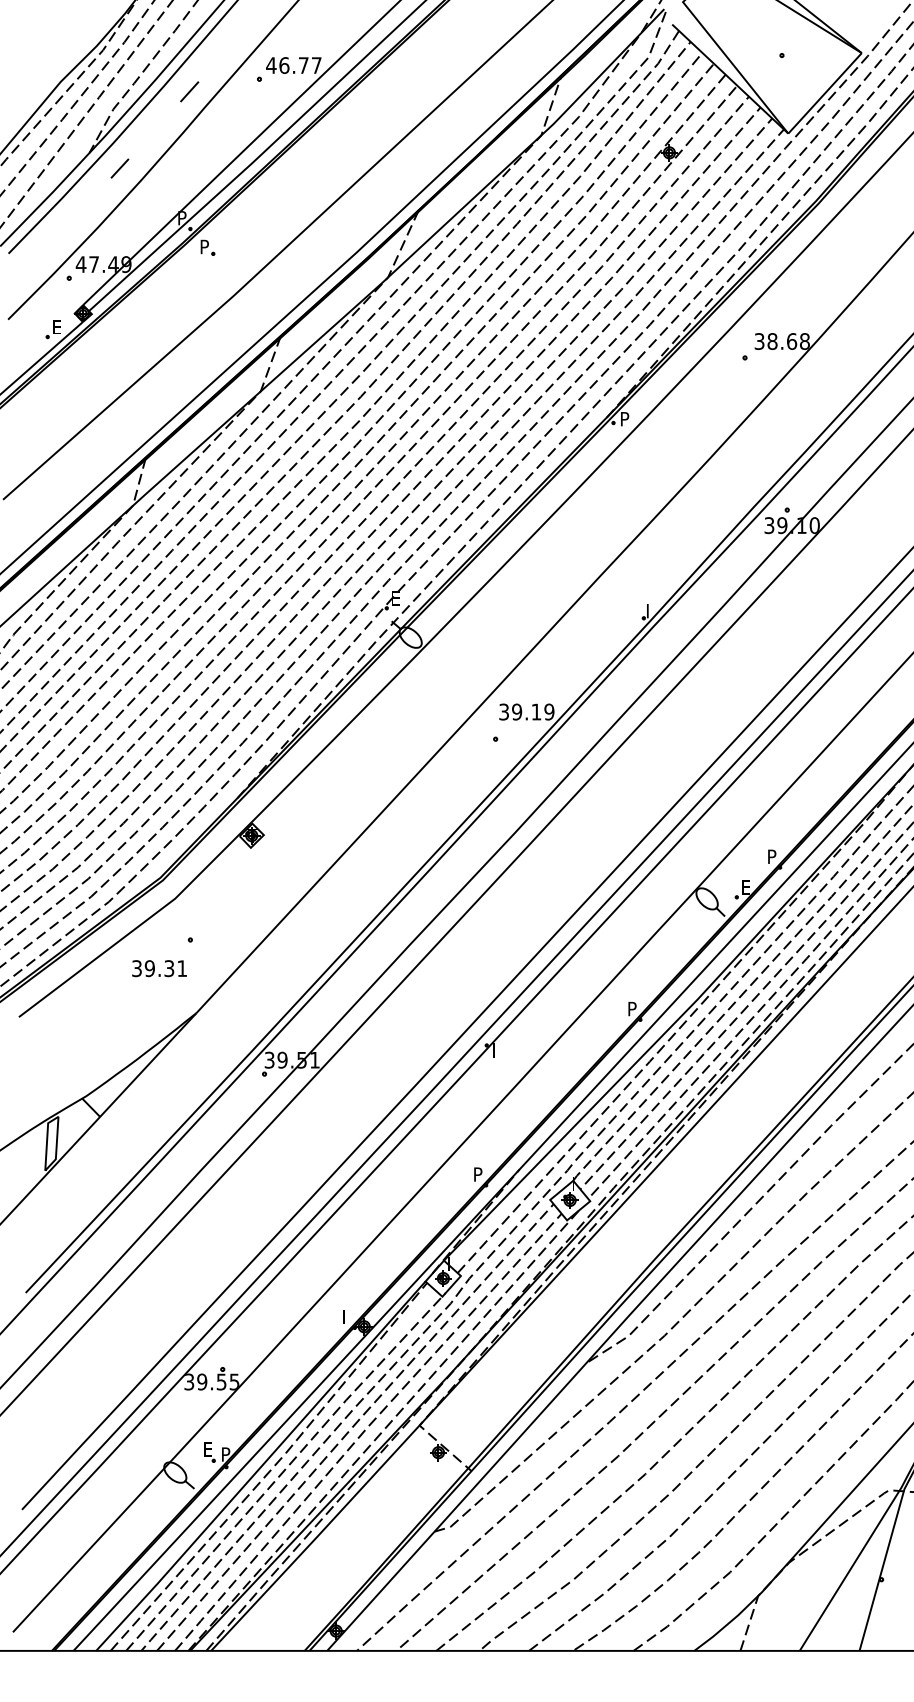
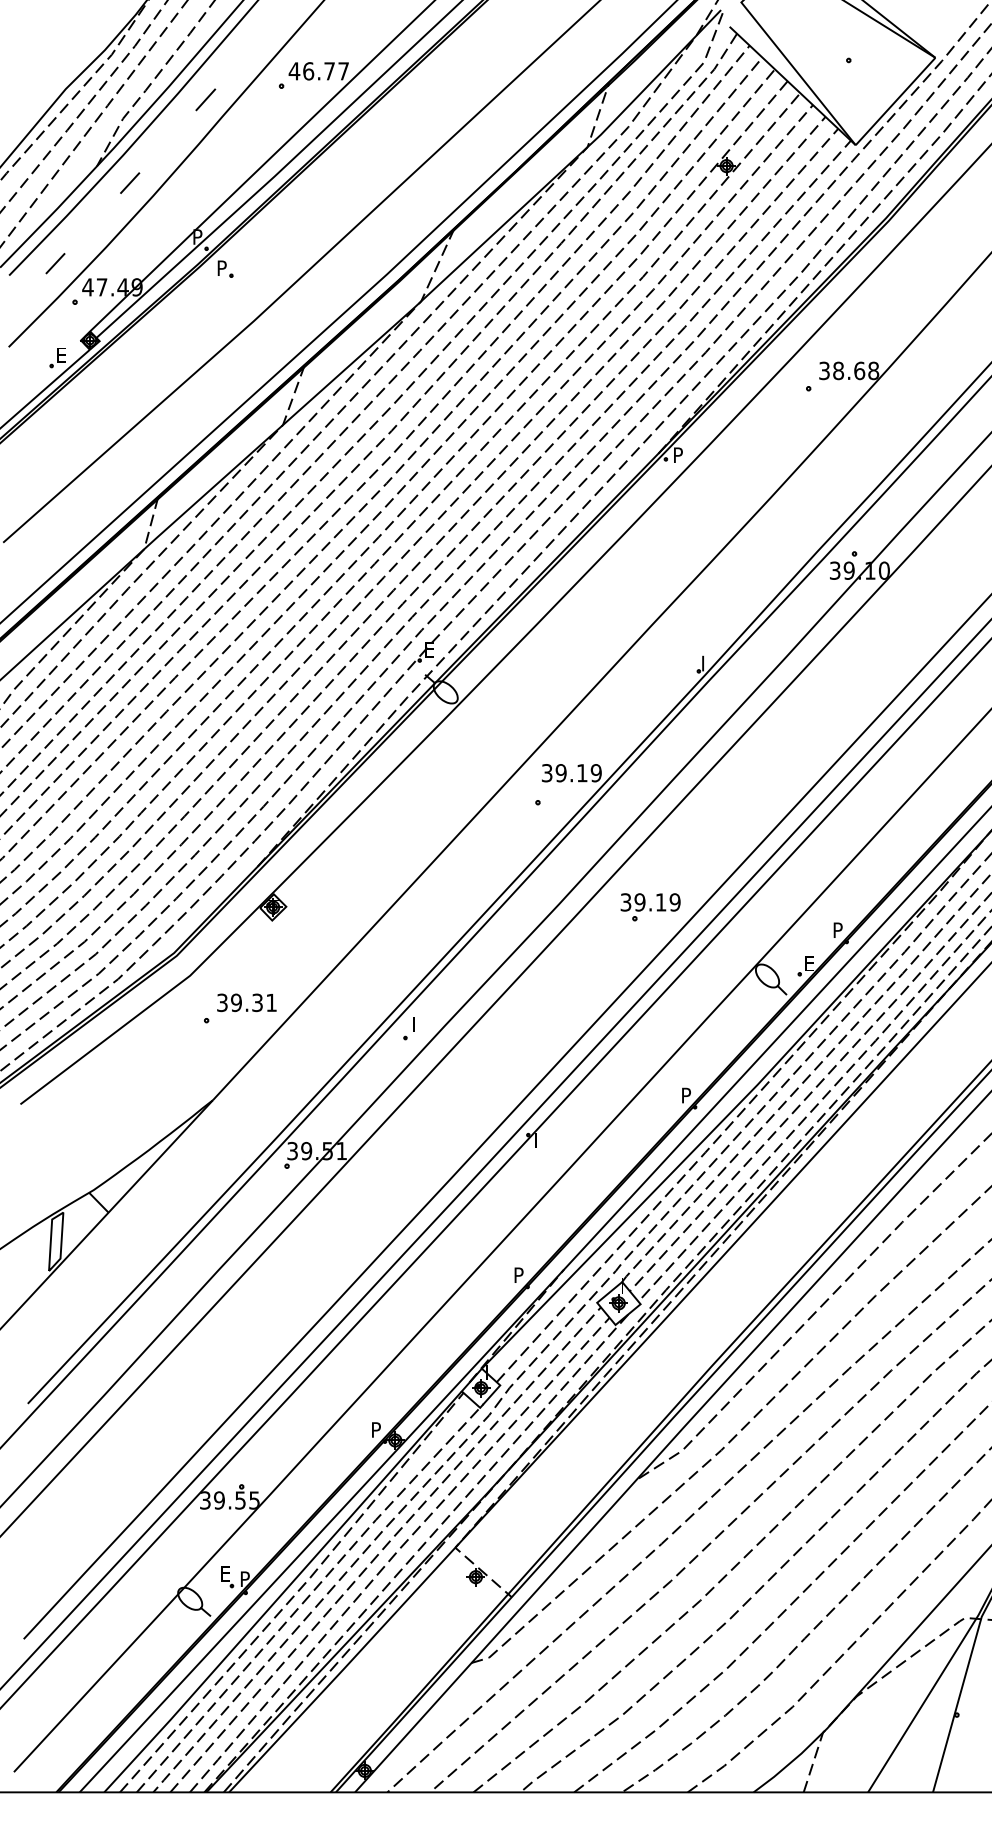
line: (51, 242) -> (55, 263), added
part: (599, 835) -> (650, 907), added
part: (376, 947) -> (408, 1028), added
text: (159, 968) -> (246, 1002), moved
text: (346, 1317) -> (376, 1430), I -> P

